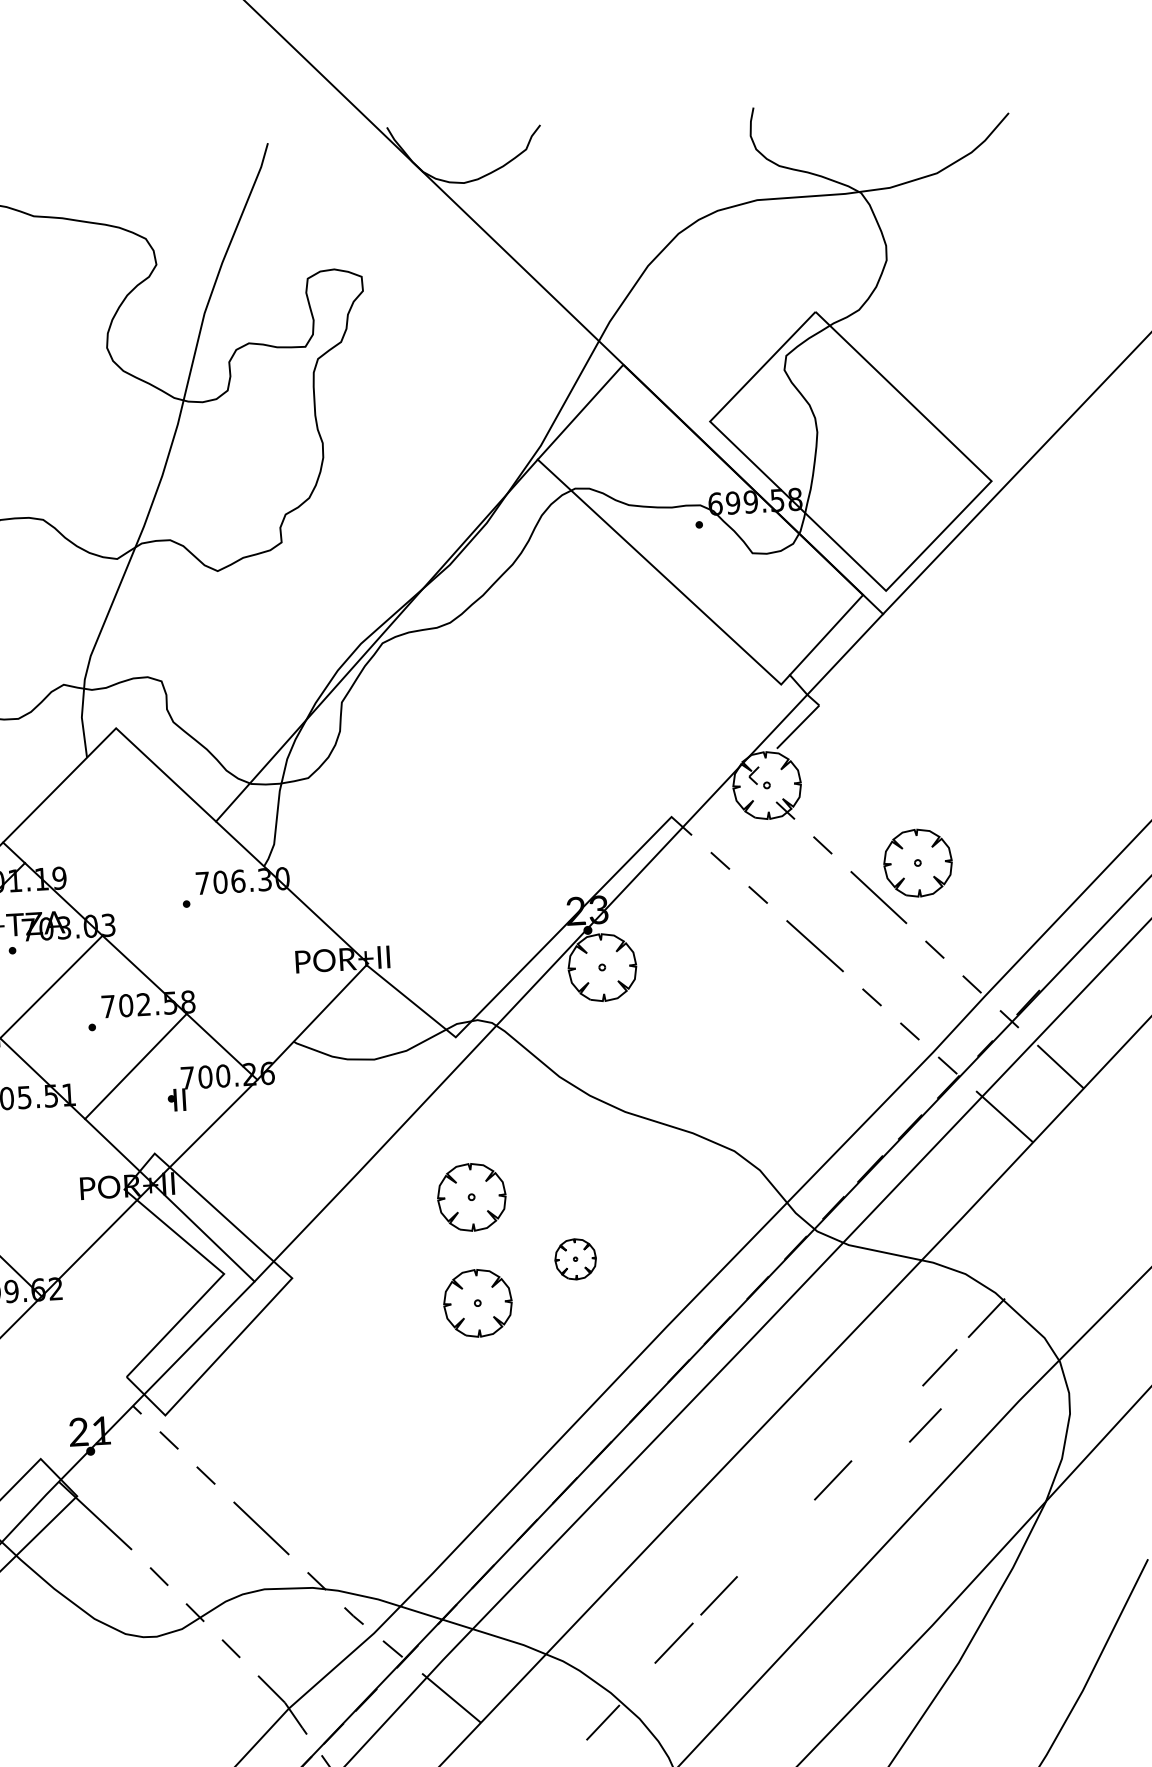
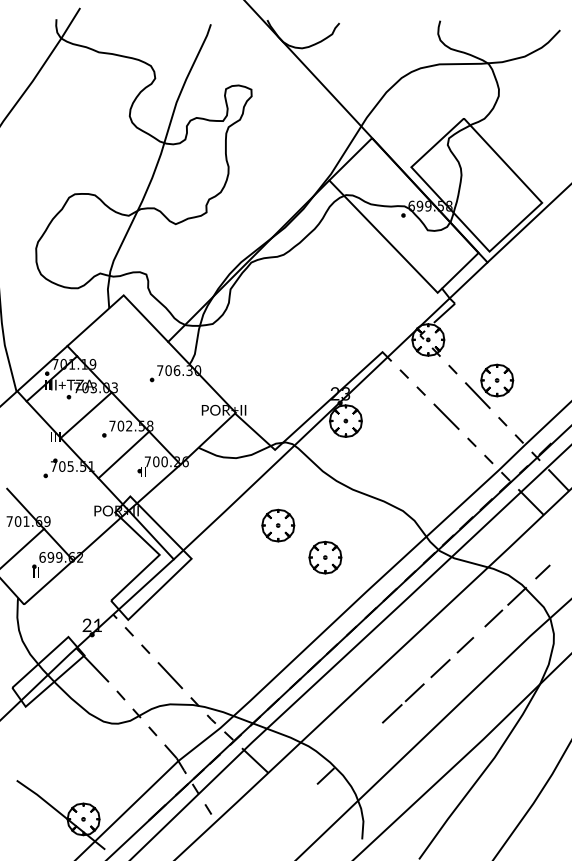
part: (575, 1259) -> (325, 557), size x1.67
line: (1037, 1262) -> (542, 571), added
part: (478, 1303) -> (278, 575), removed
line: (925, 1426) -> (465, 645), moved
line: (694, 1622) -> (402, 704), moved

